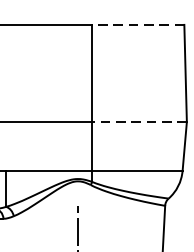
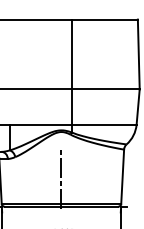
line: (137, 24) -> (104, 19), dashed -> solid
line: (139, 122) -> (105, 89), dashed -> solid

